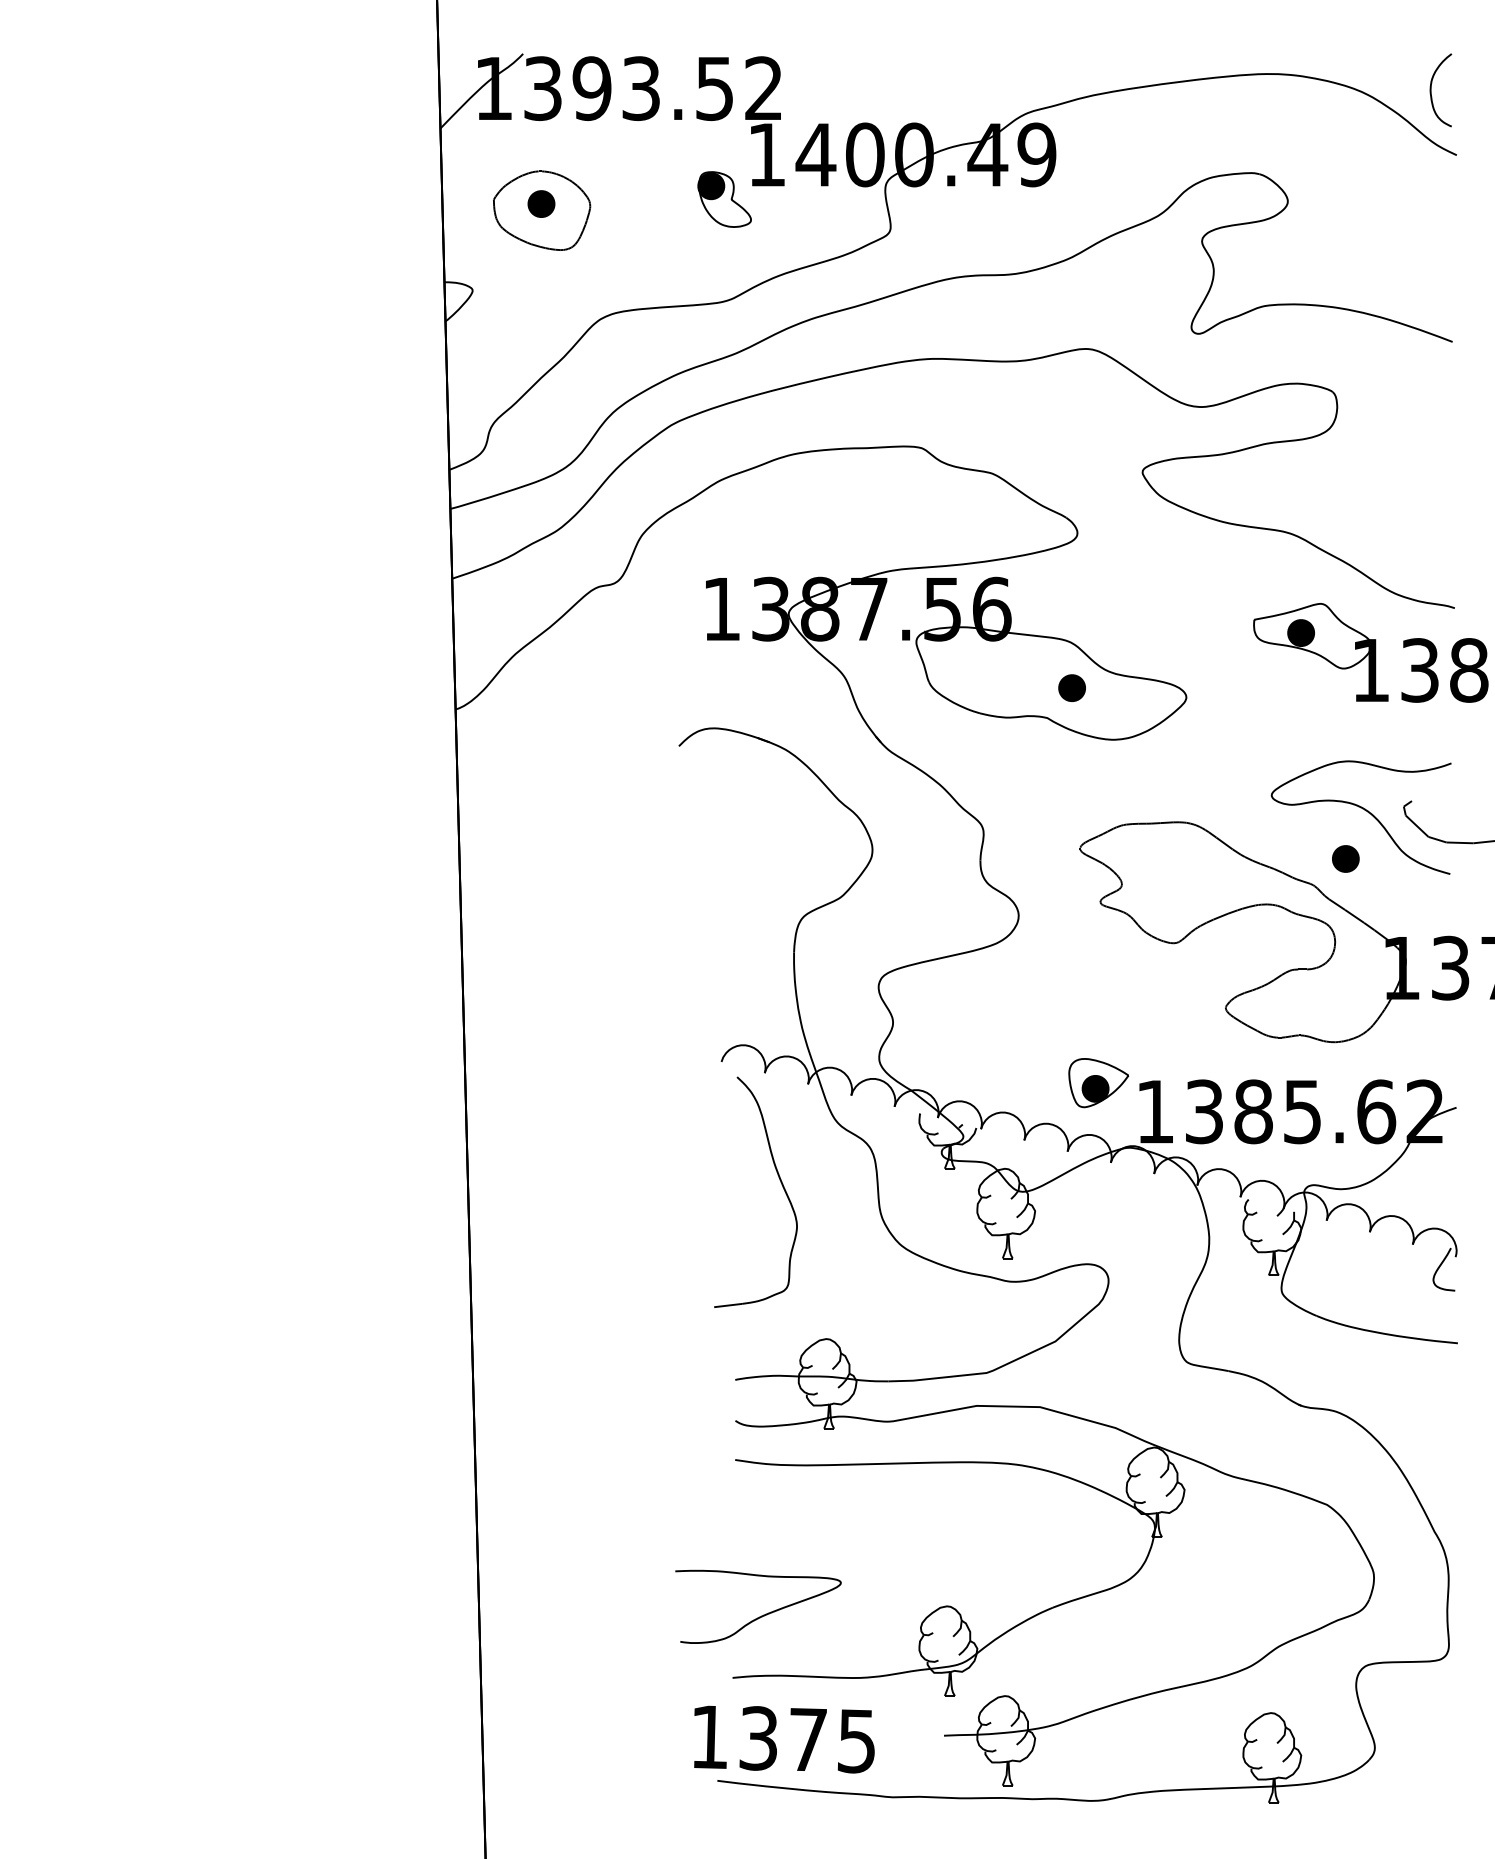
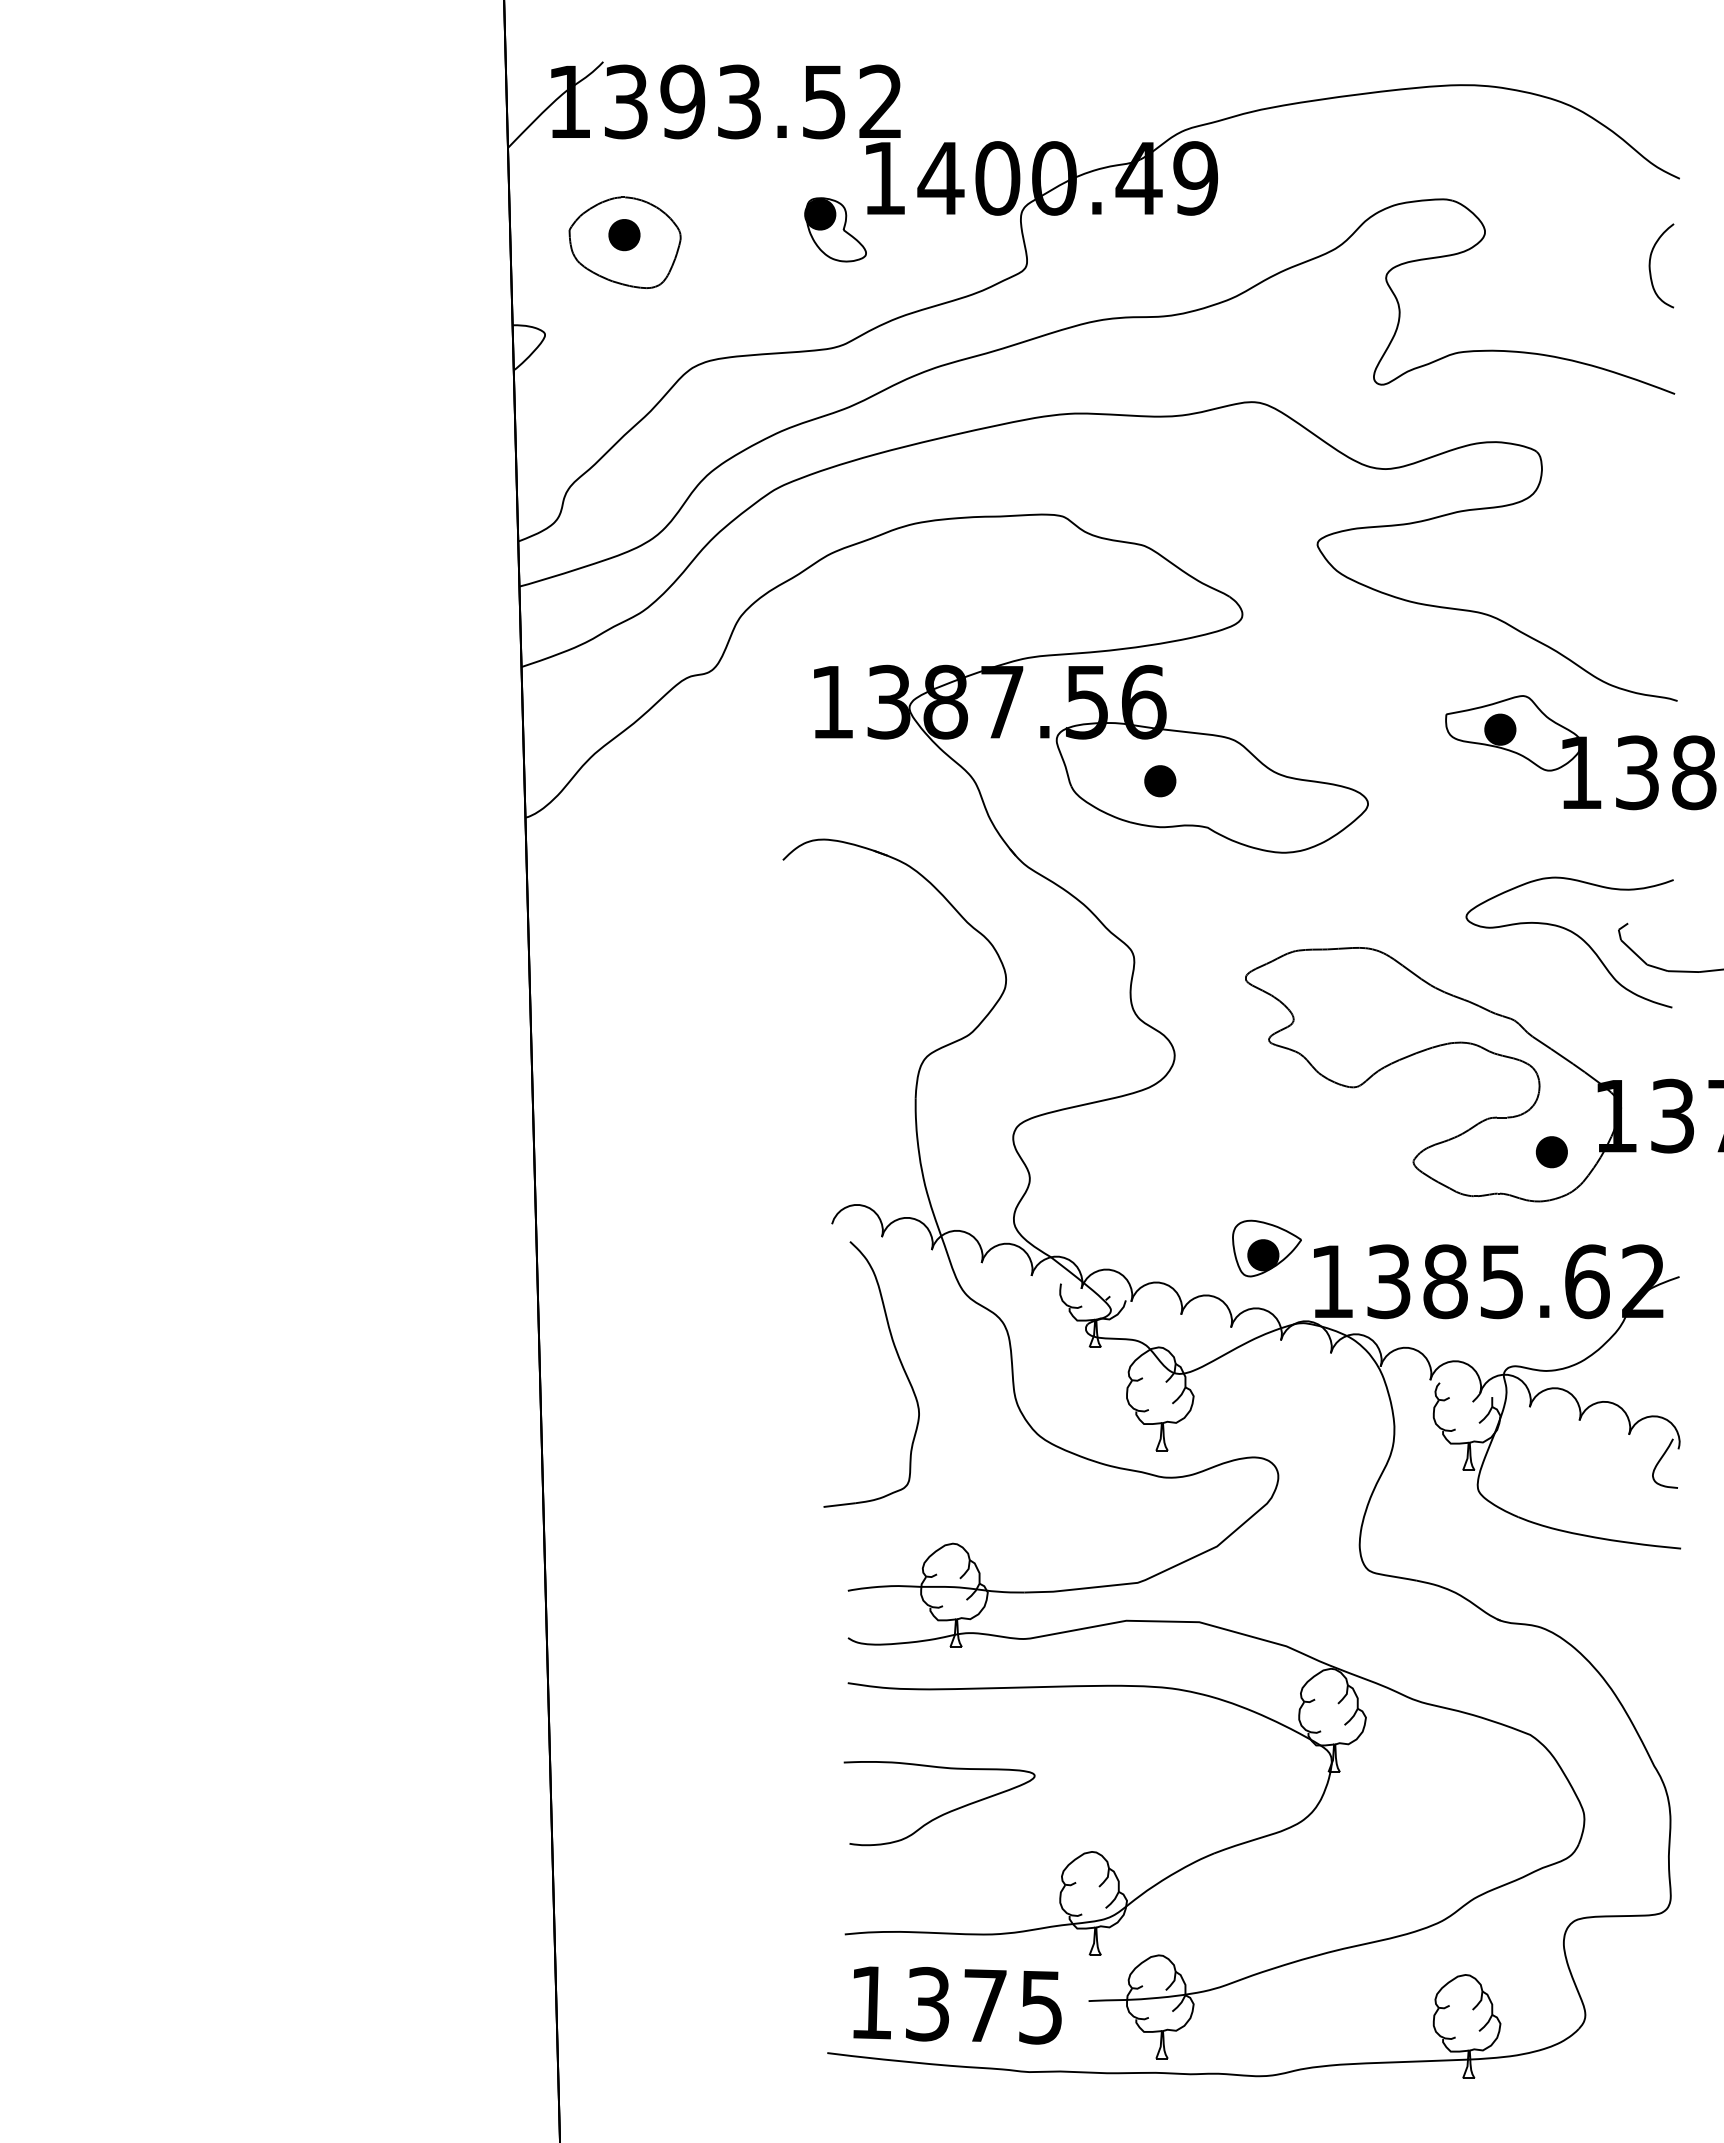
curve: (1431, 89) -> (1650, 265), moved
part: (1072, 688) -> (1160, 781), moved
part: (1345, 859) -> (1551, 1152), moved
curve: (761, 1615) -> (943, 1813), moved
text: (784, 1739) -> (957, 2005), moved

